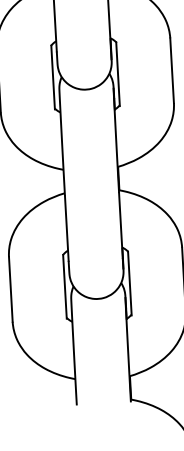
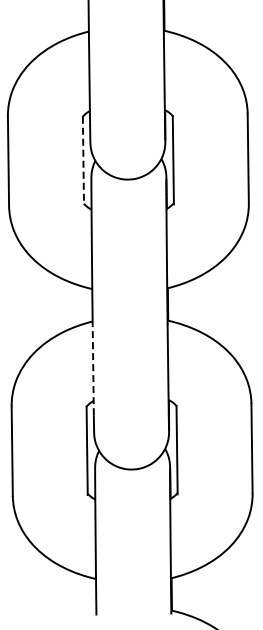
line: (53, 77) -> (83, 161), solid -> dashed
line: (66, 228) -> (93, 370), solid -> dashed

